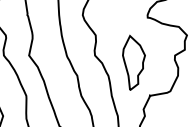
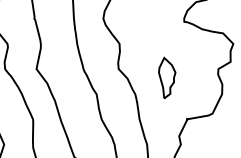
part: (133, 62) -> (166, 77), size x0.6

